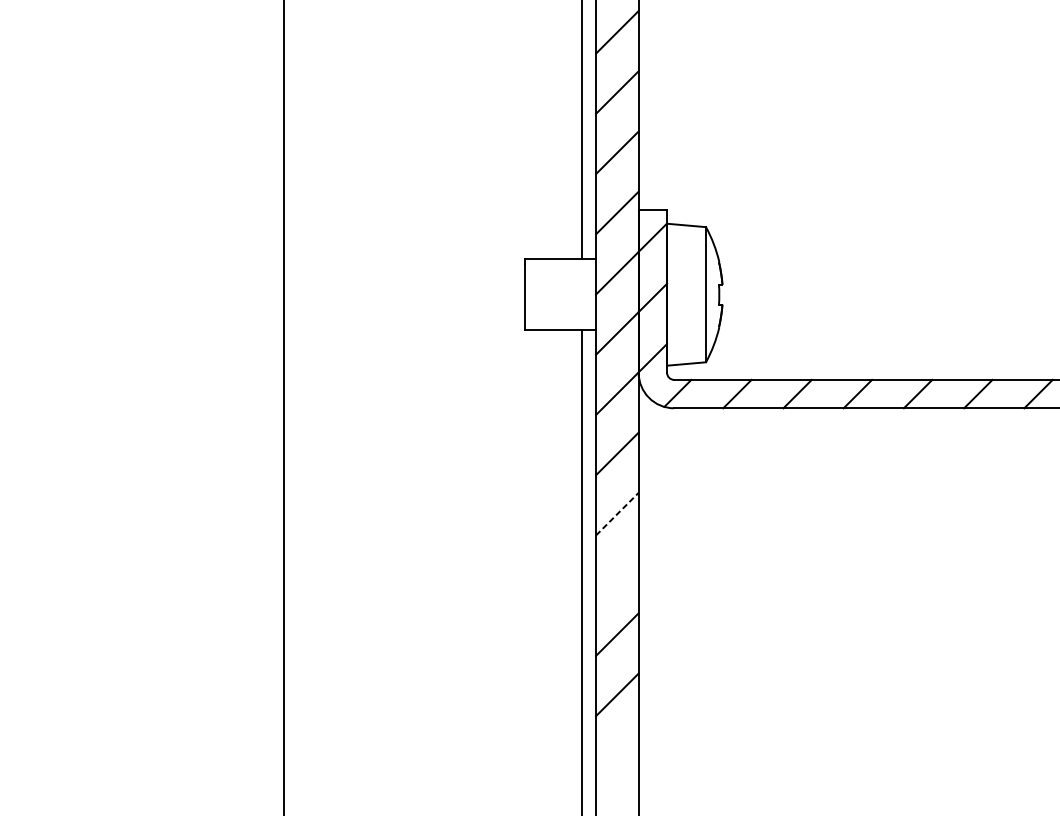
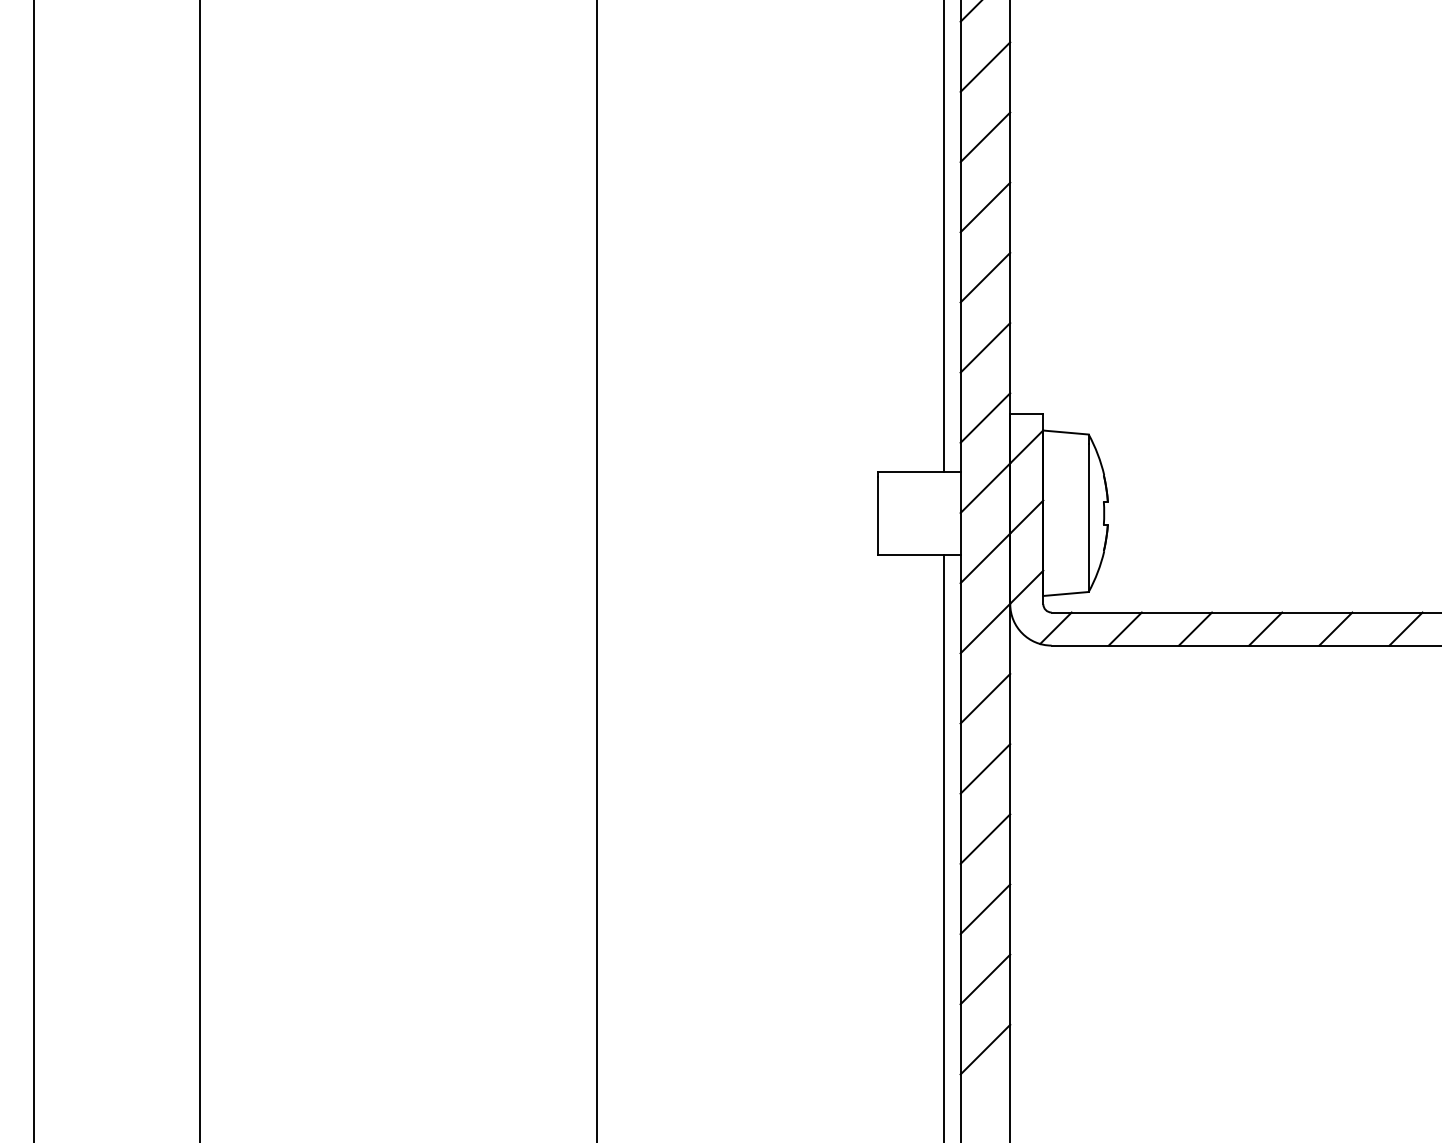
line: (617, 513) -> (985, 768), dashed -> solid
line: (617, 573) -> (985, 838), added
line: (617, 754) -> (985, 1049), added

